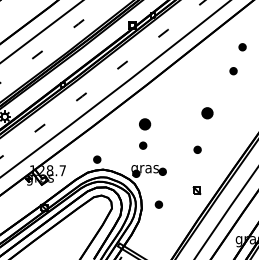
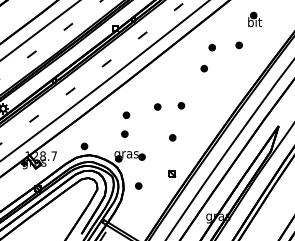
part: (207, 113) -> (181, 105), size x0.62
part: (180, 114) -> (157, 106), added
part: (145, 123) -> (126, 114), size x0.62

